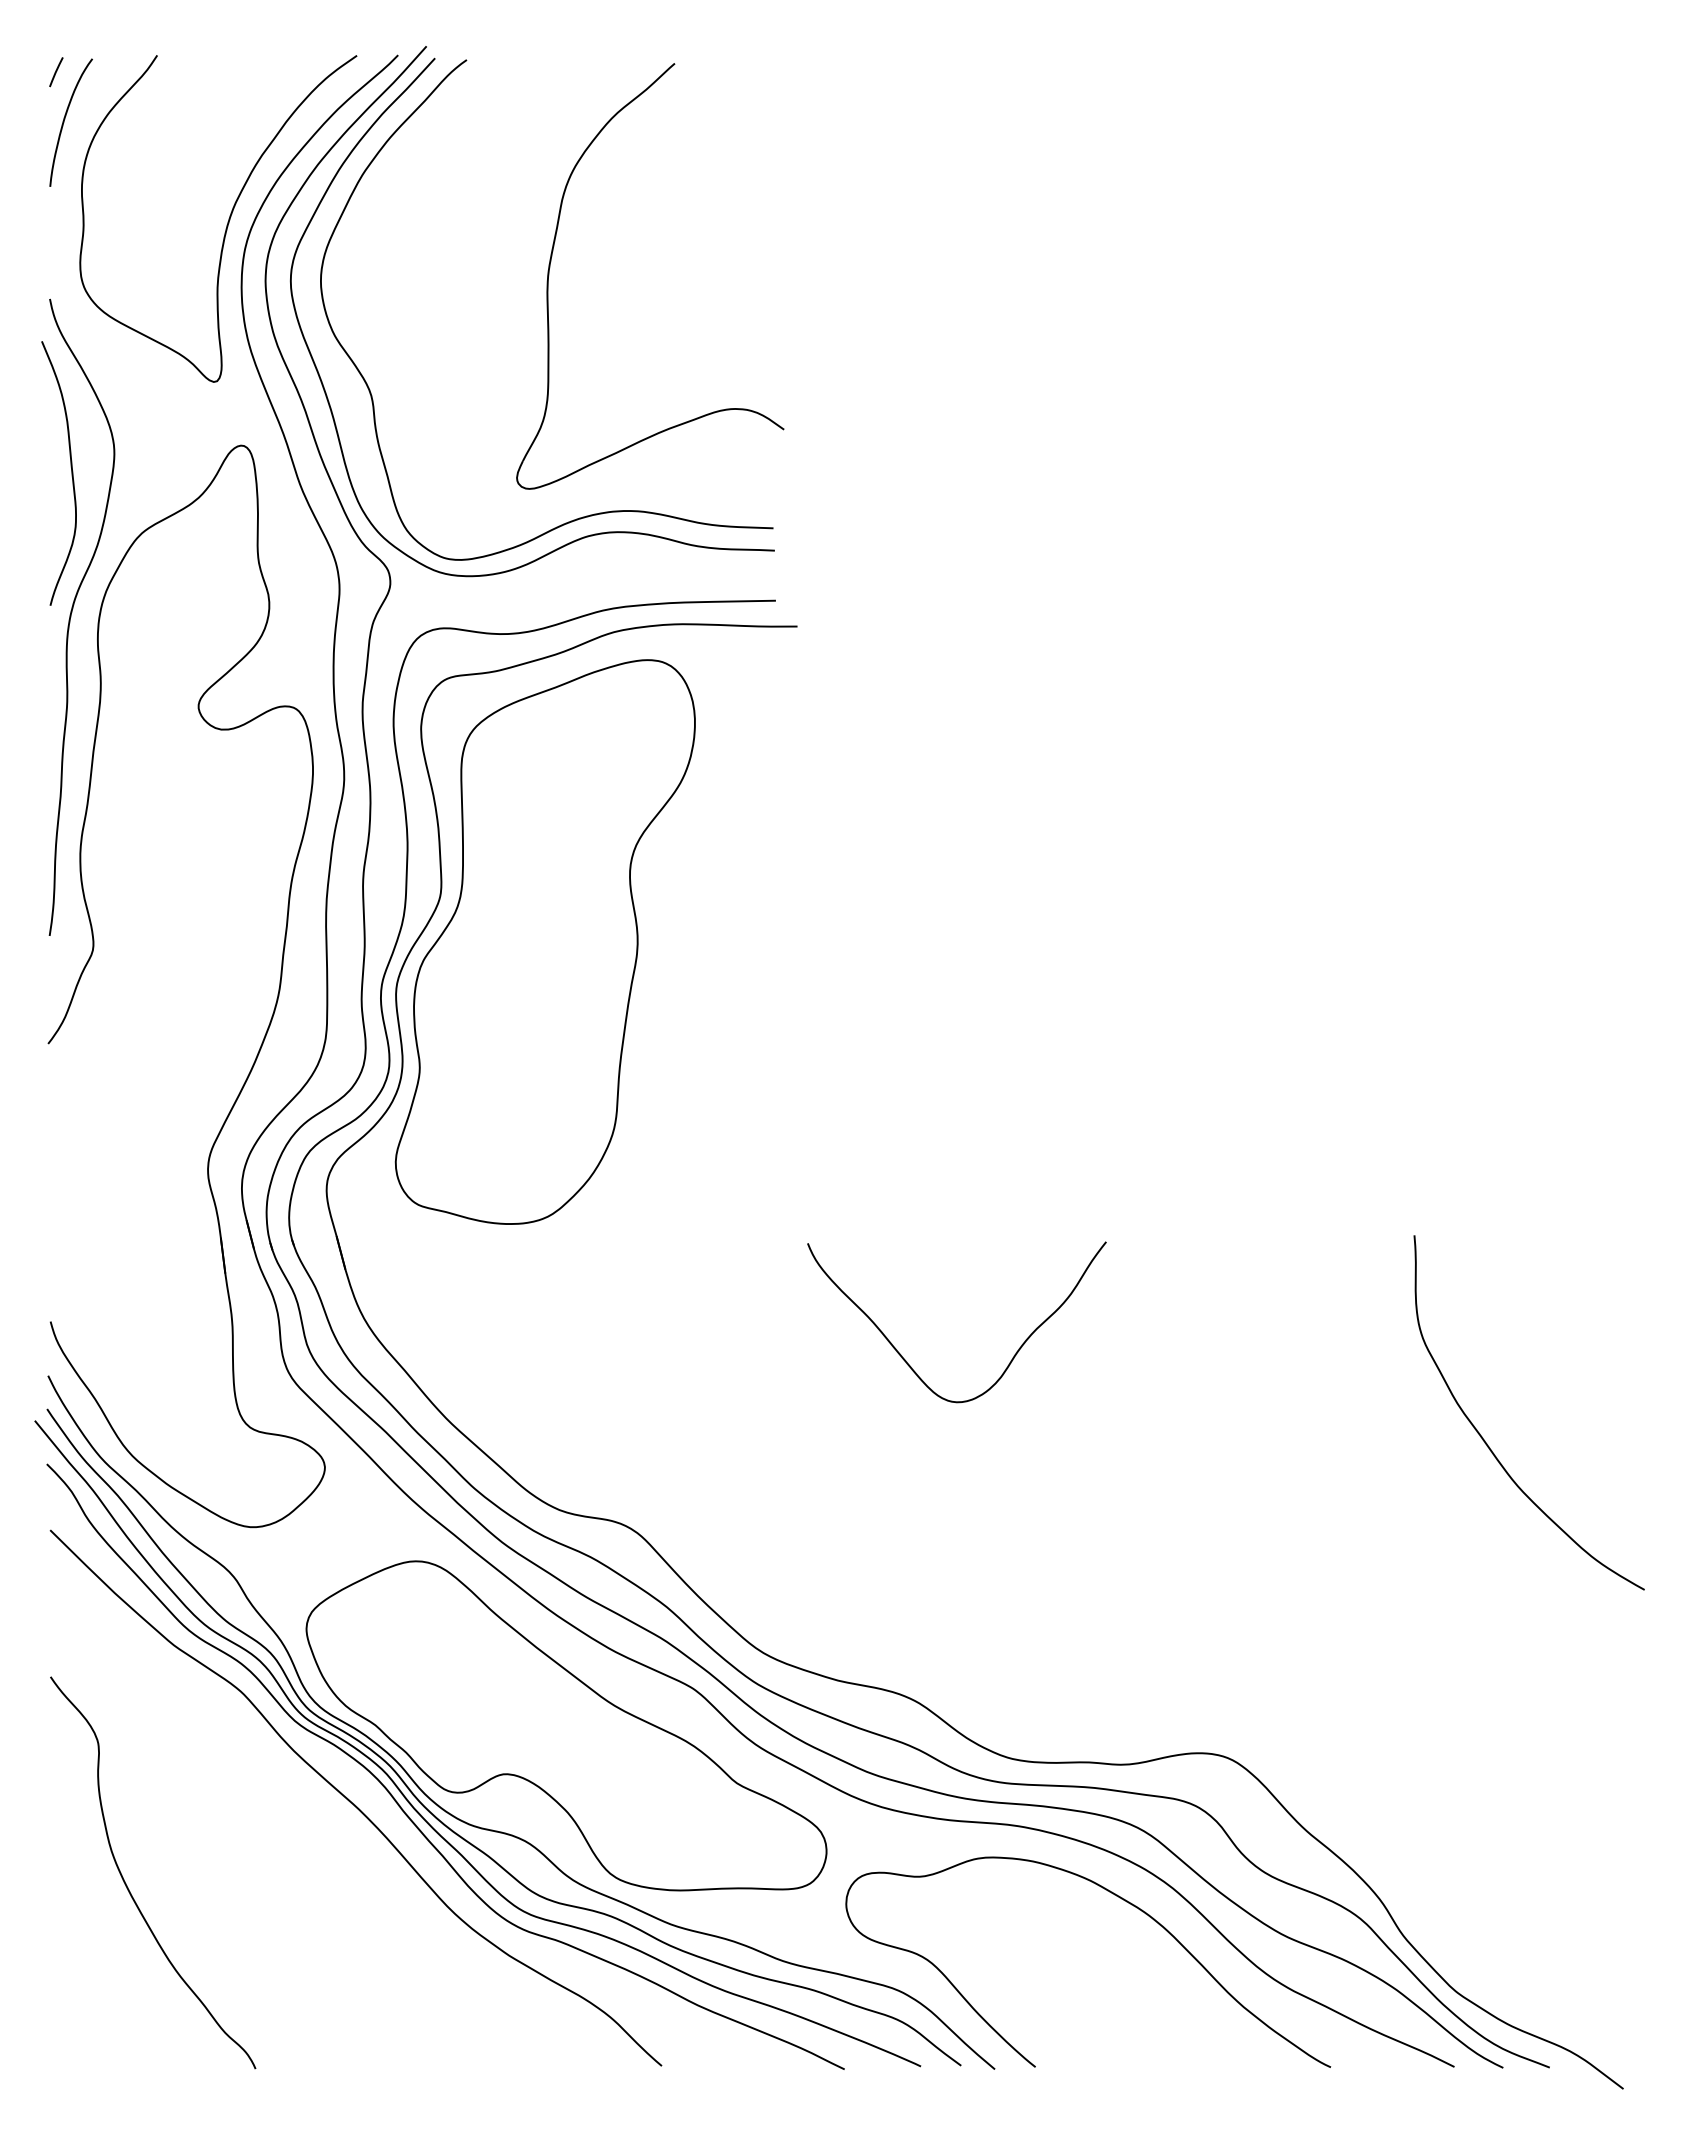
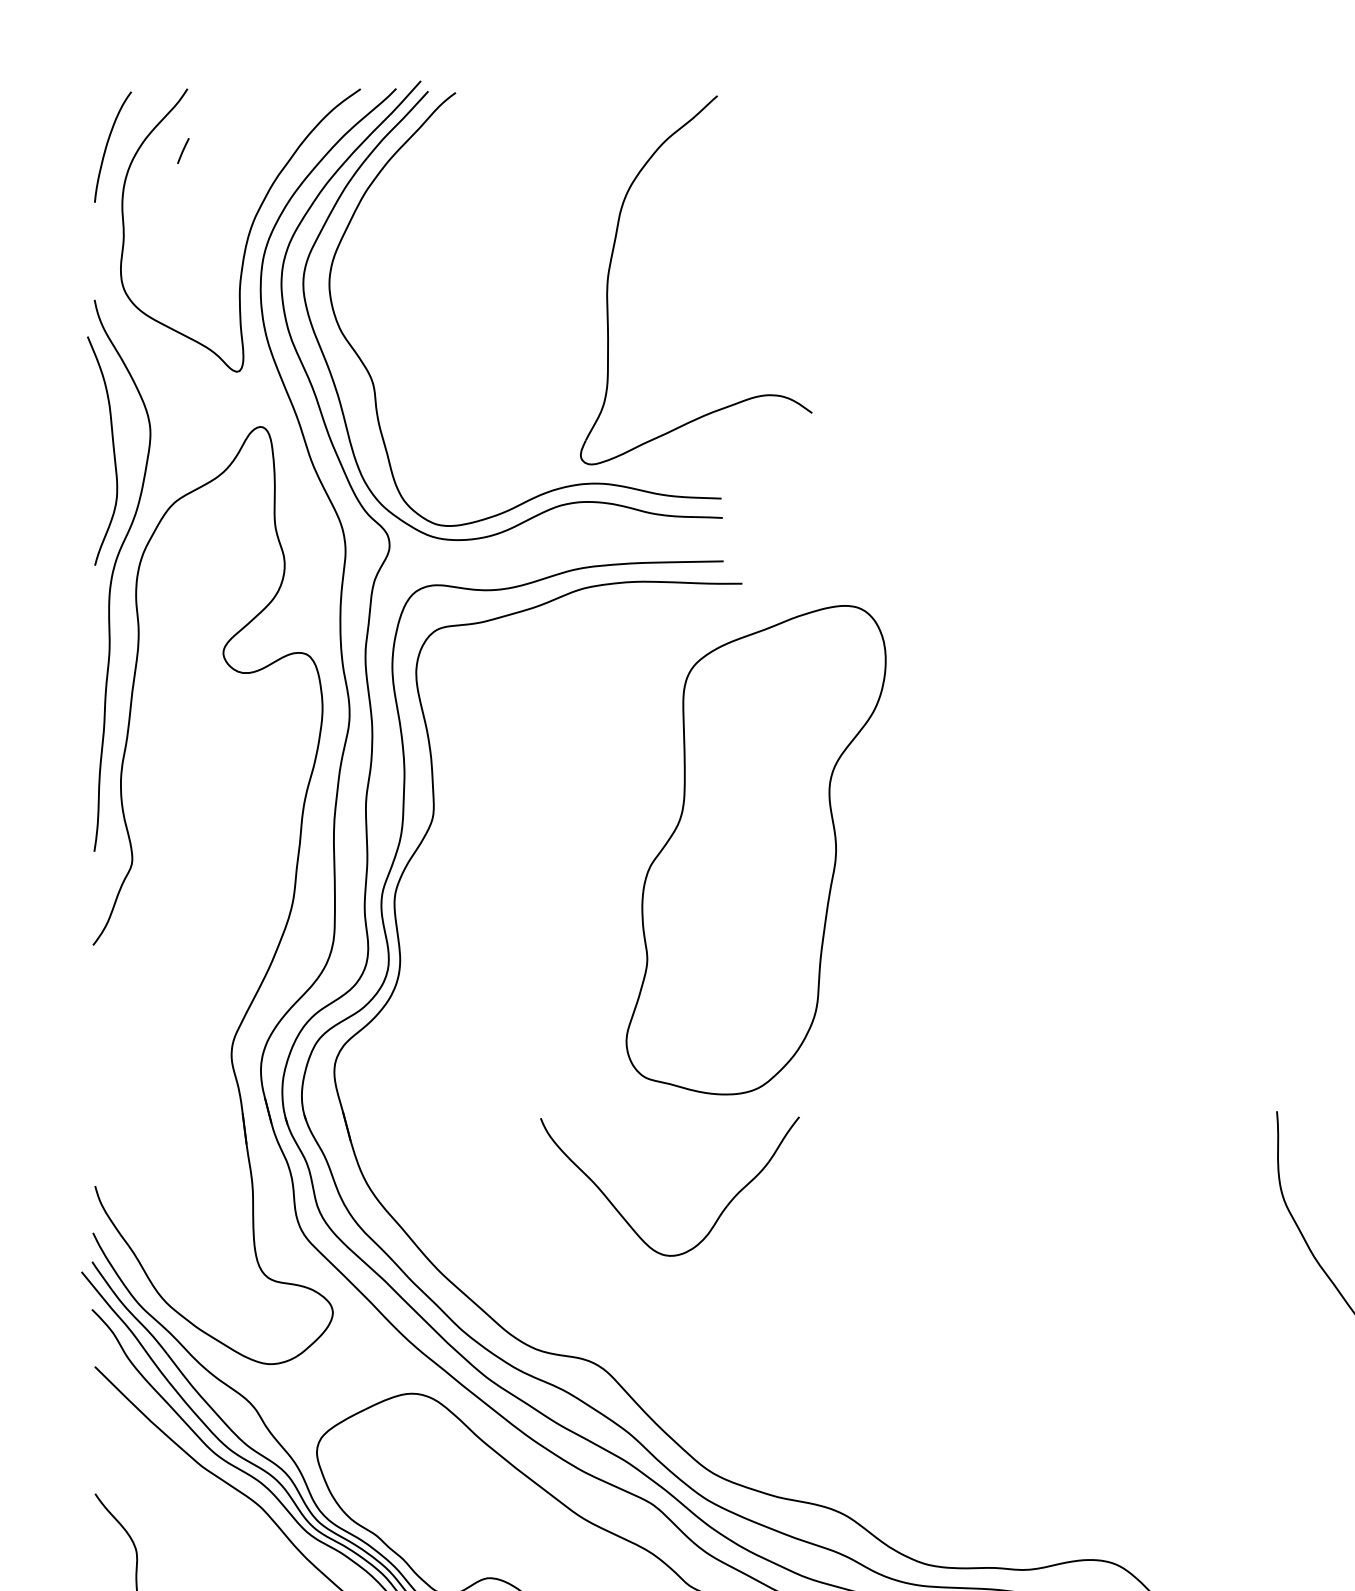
line: (56, 72) -> (183, 151), moved
part: (552, 256) -> (611, 263), moved
part: (544, 941) -> (755, 849), moved
curve: (906, 1360) -> (626, 1219), moved

